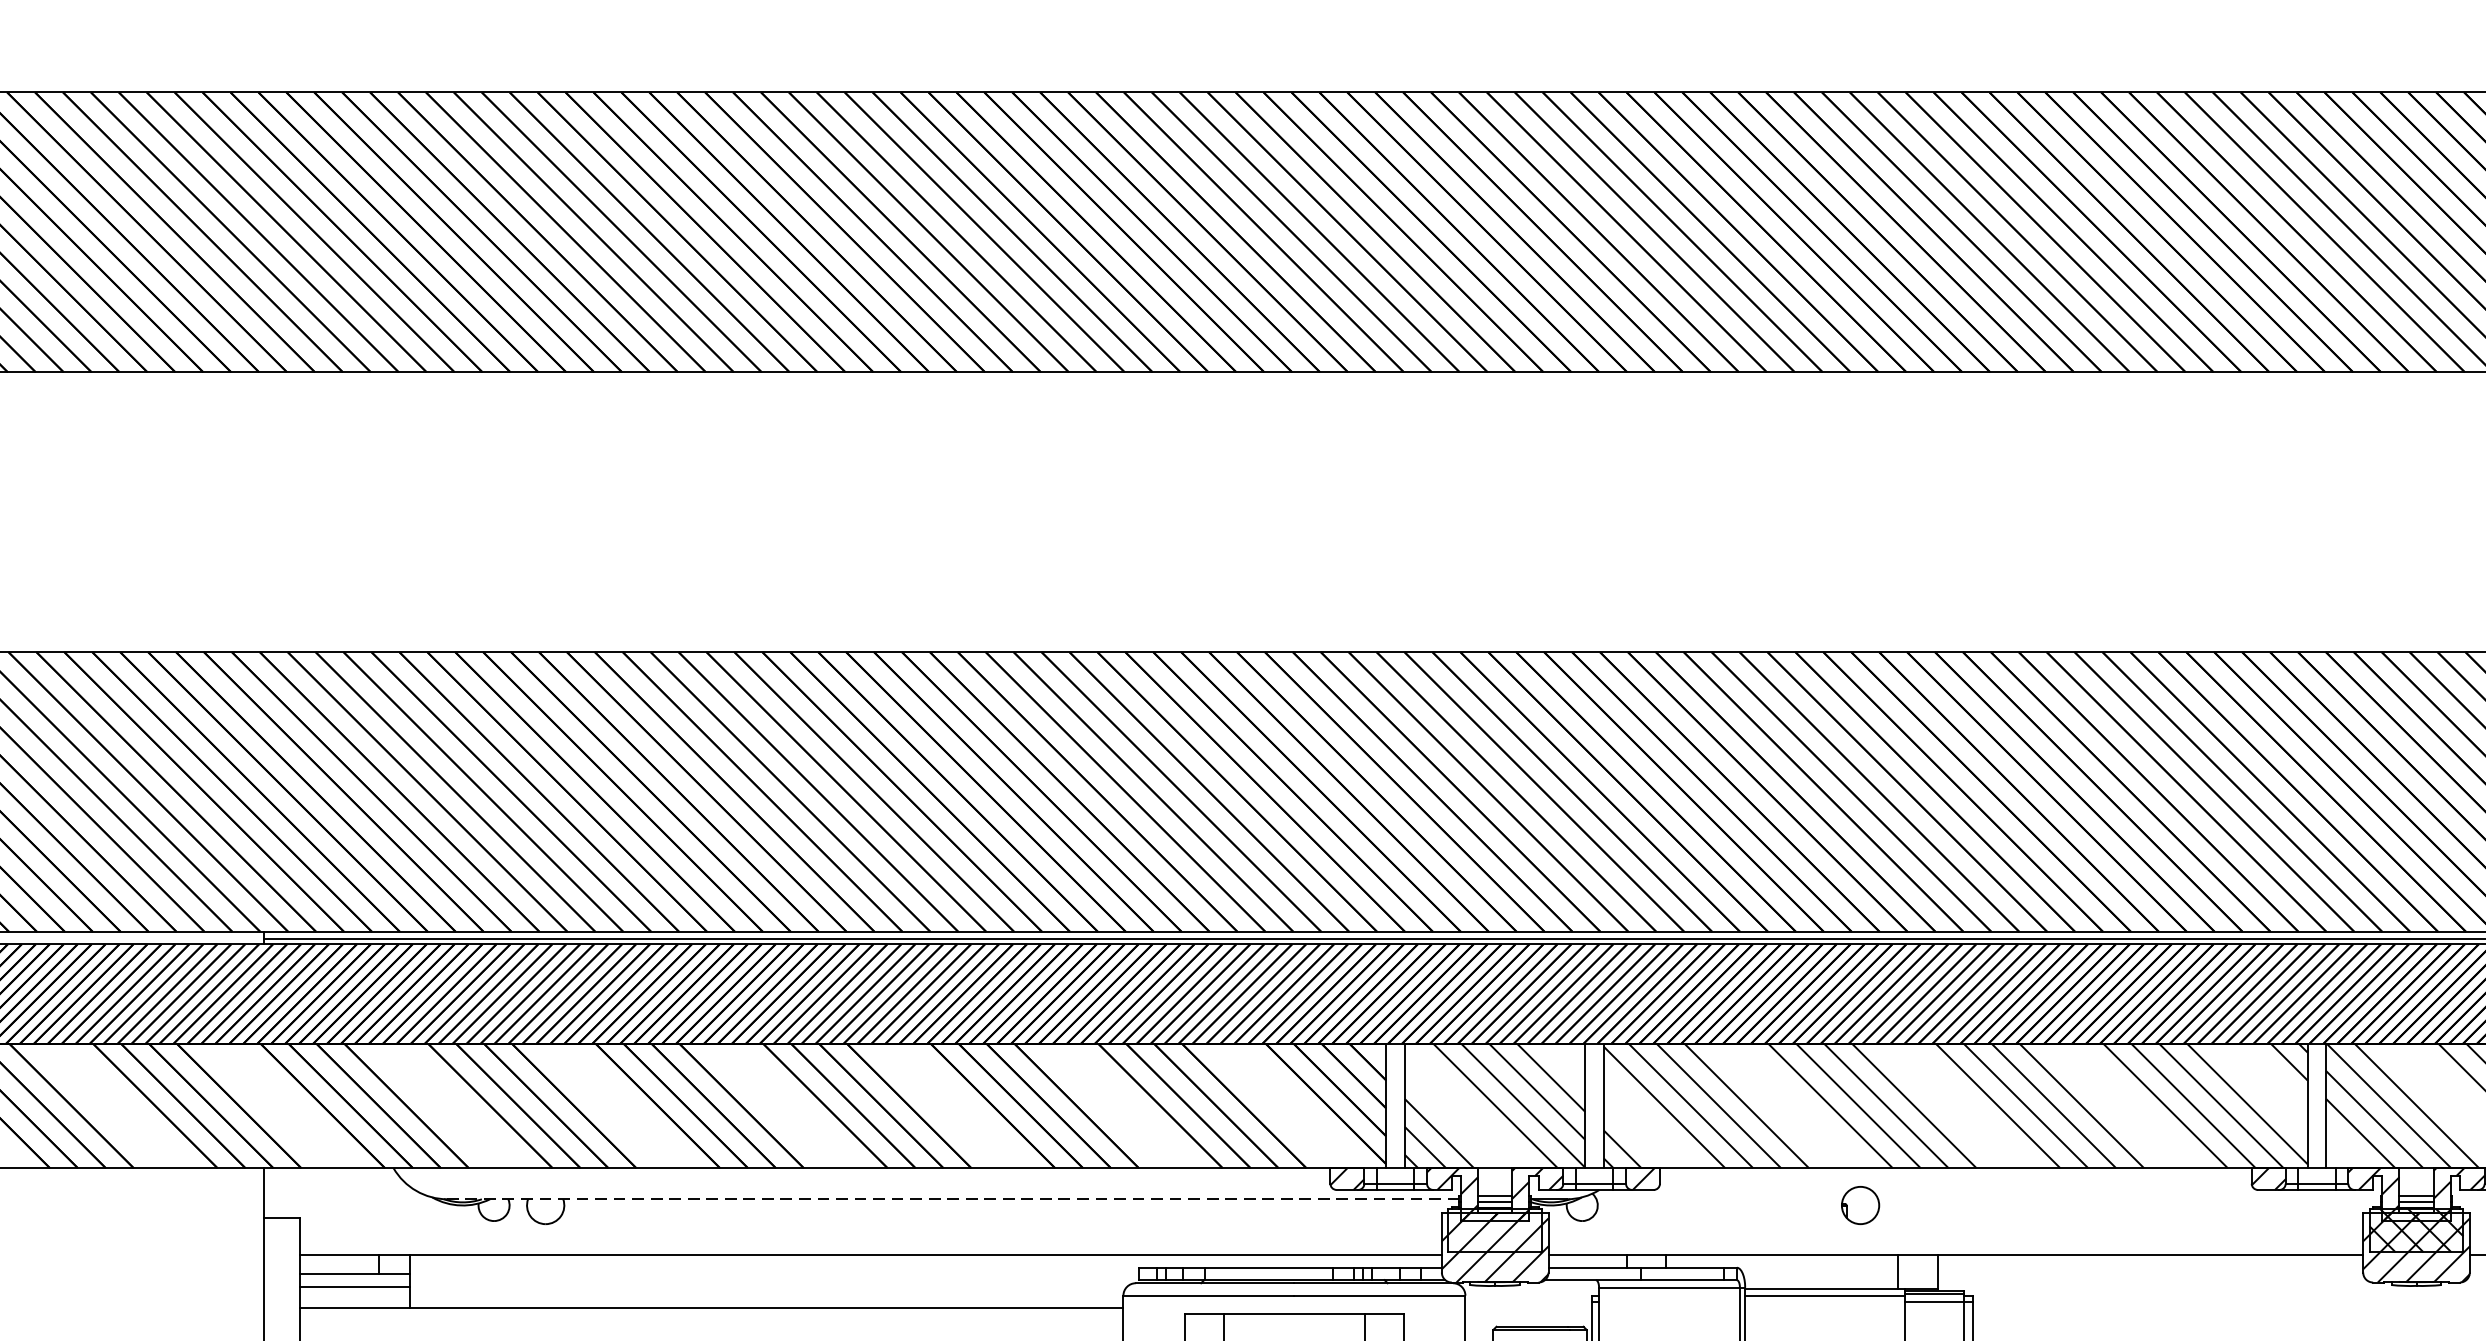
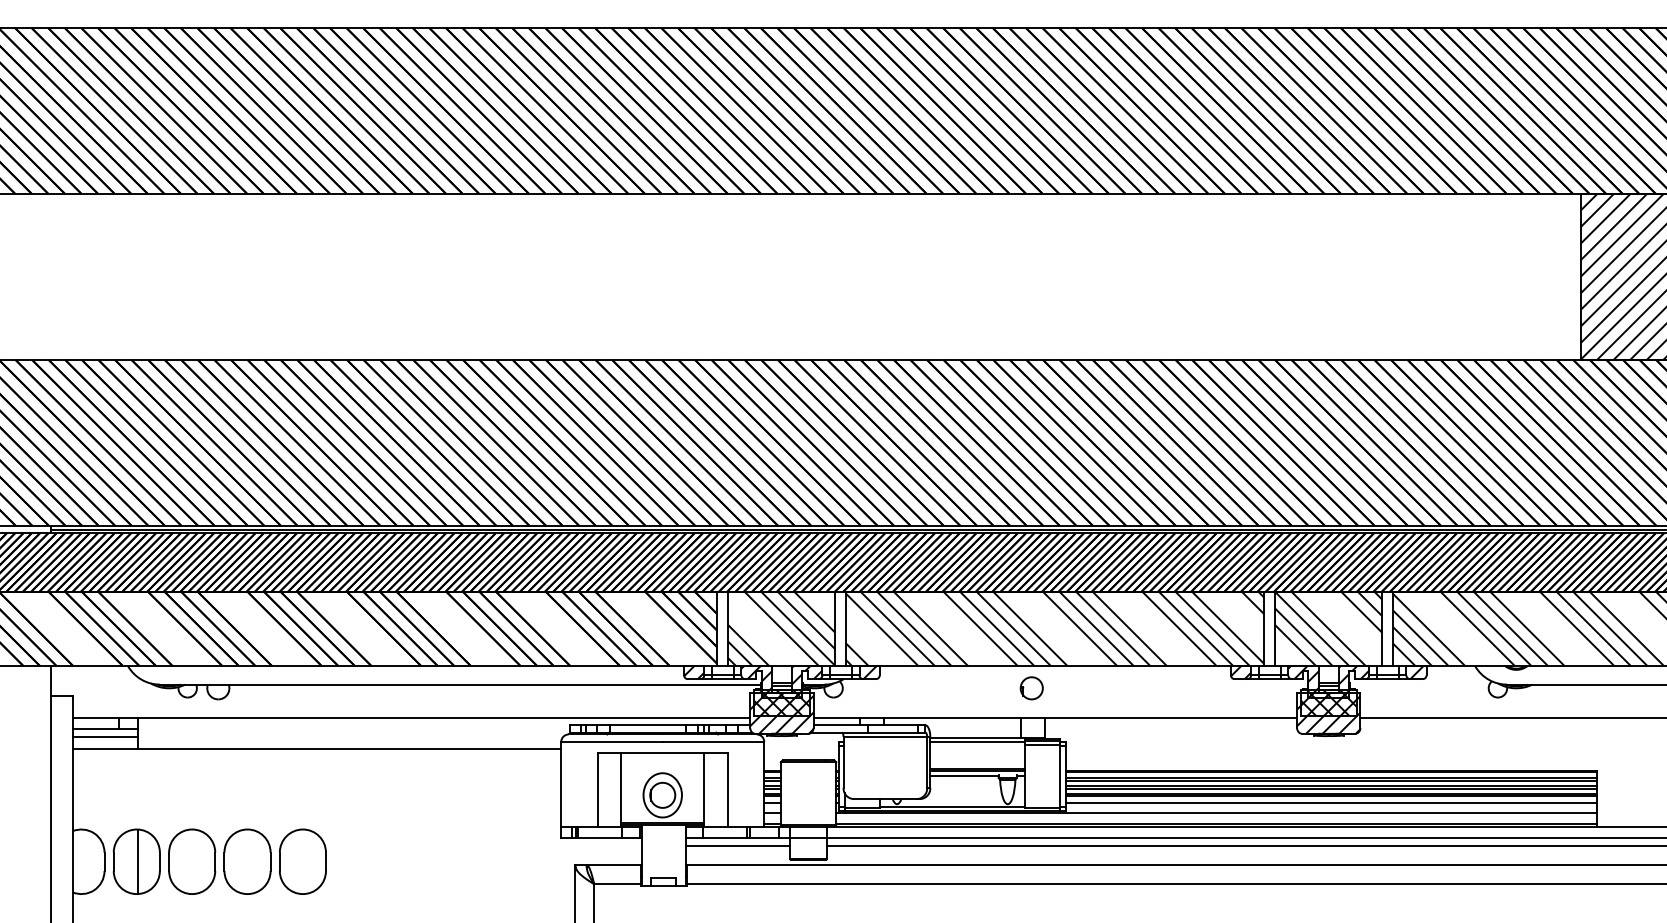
line: (951, 1199) -> (459, 684), dashed -> solid
part: (1860, 1205) -> (1031, 688), moved
hatch: (1494, 1231) -> (781, 703), added

